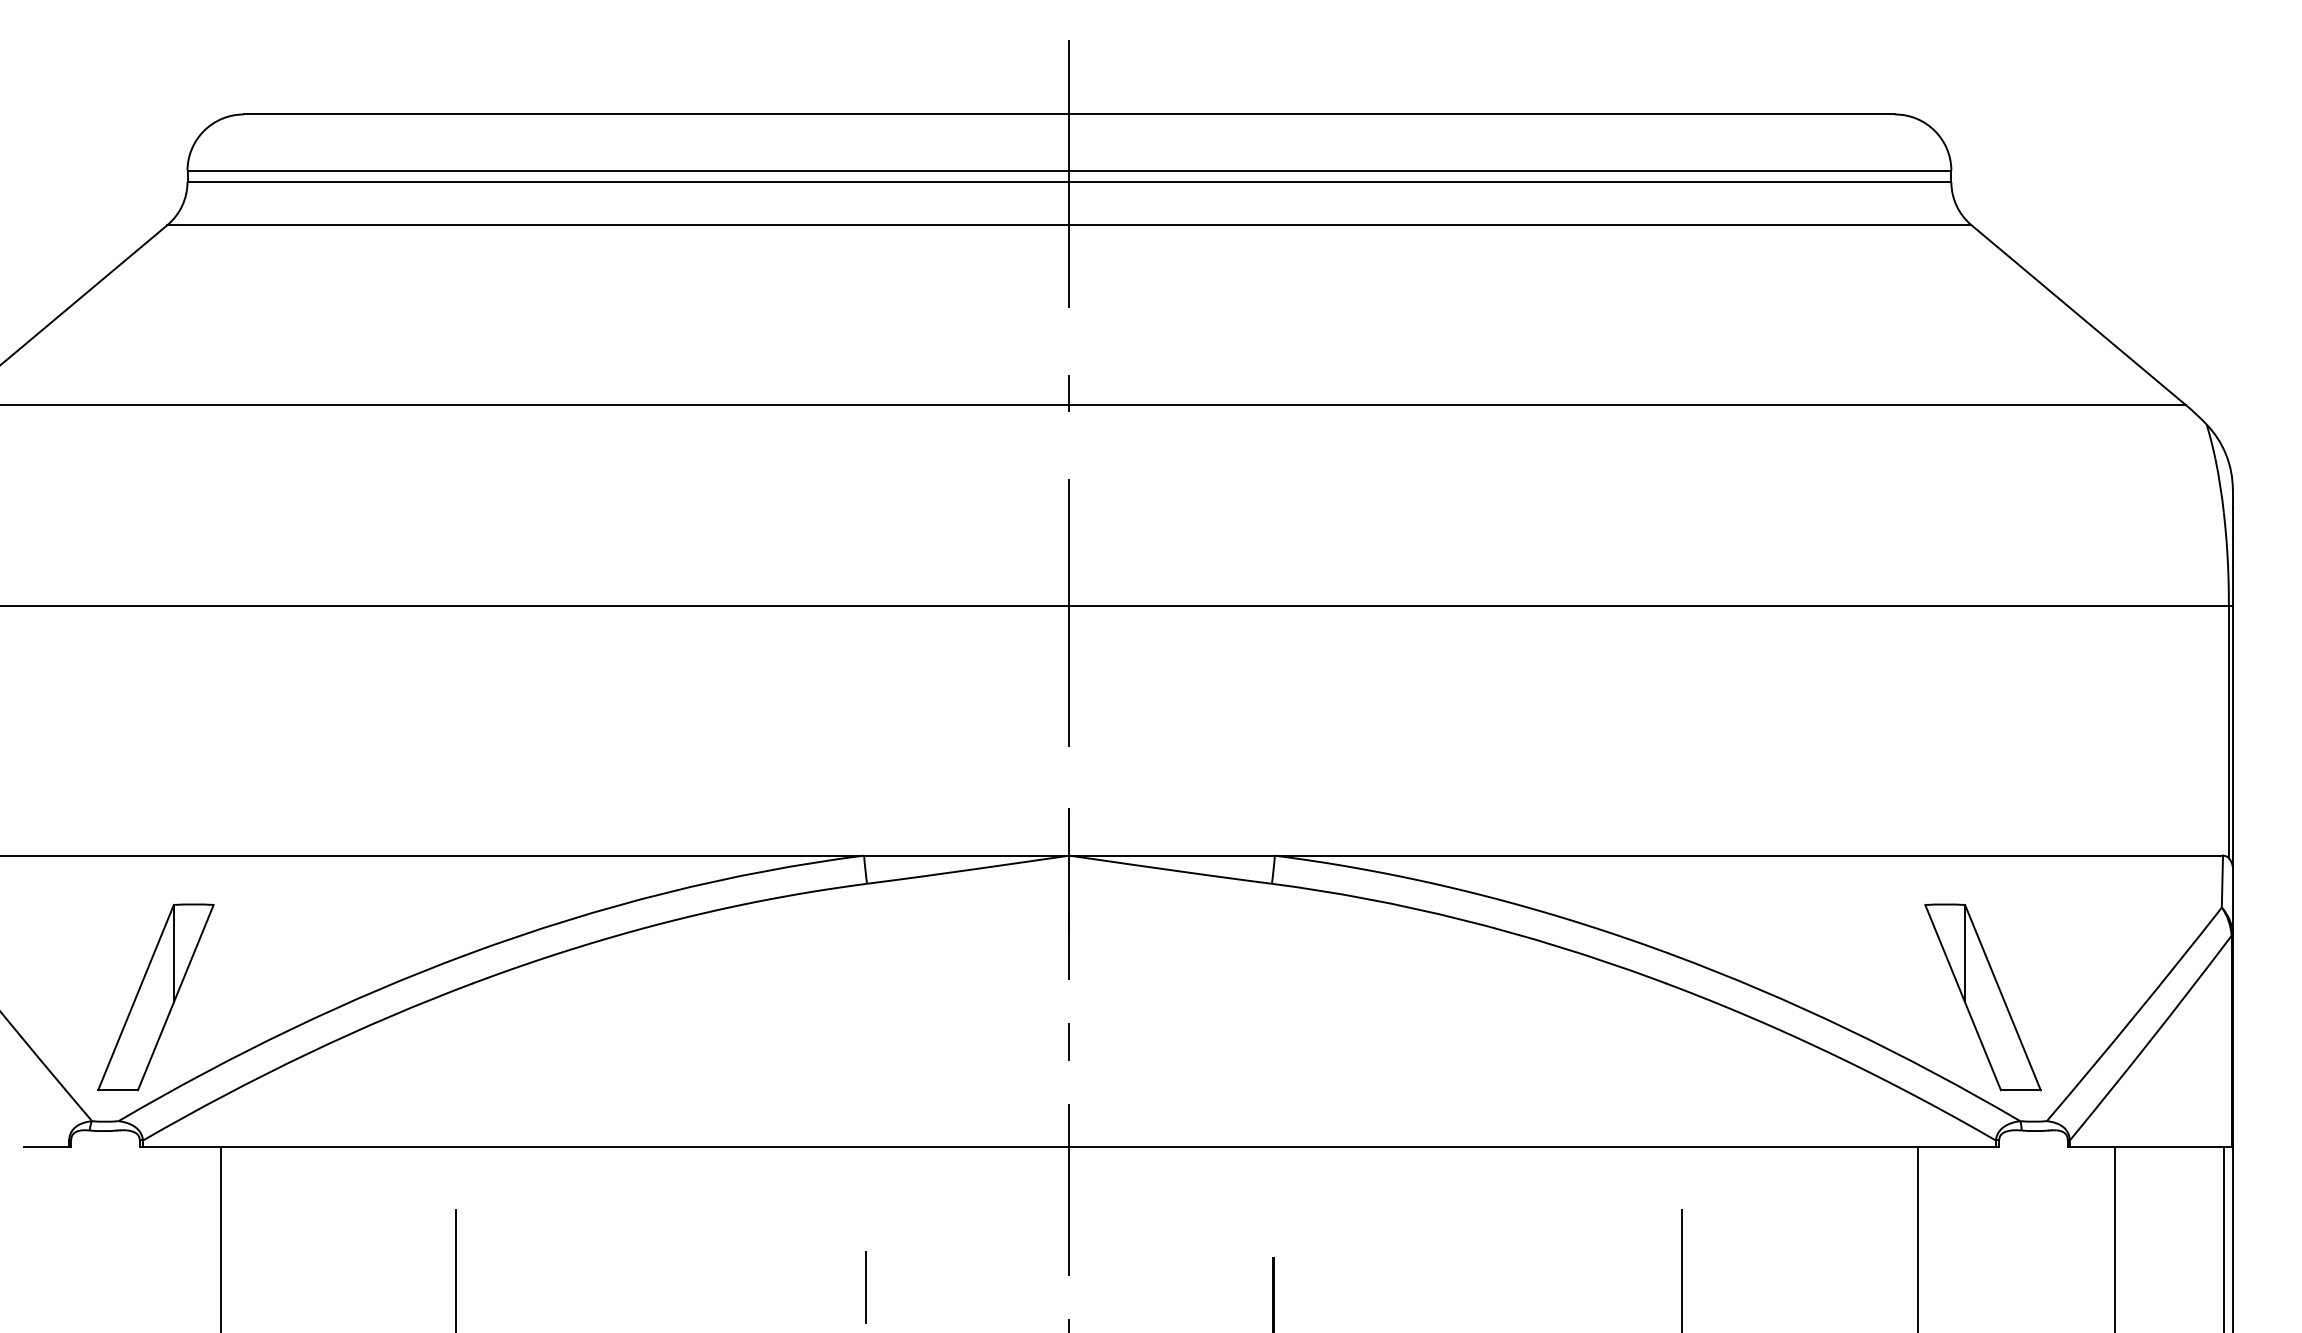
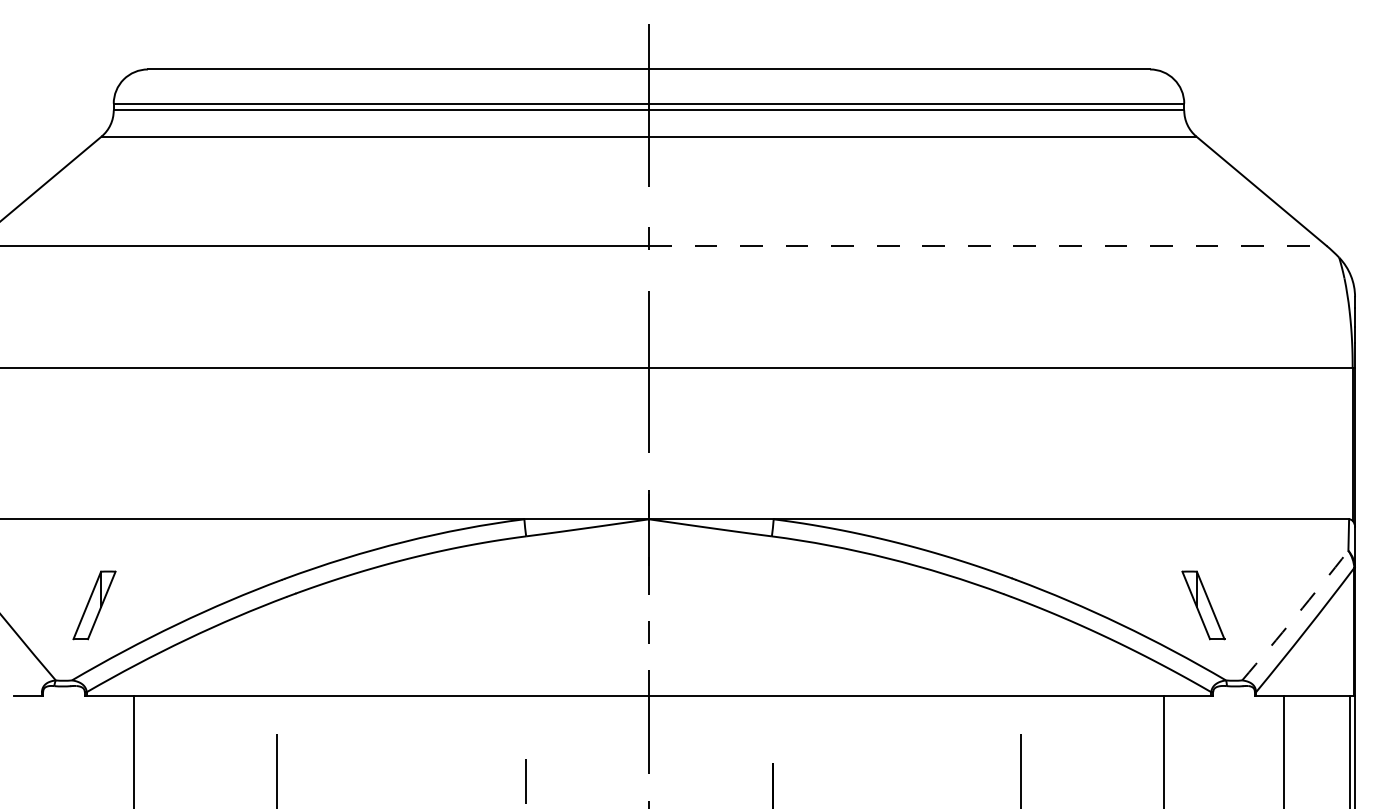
line: (1627, 404) -> (987, 245), solid -> dashed
part: (155, 997) -> (94, 605), size x0.6
part: (1983, 997) -> (1203, 605), size x0.6
arc: (2134, 1015) -> (1295, 616), solid -> dashed

